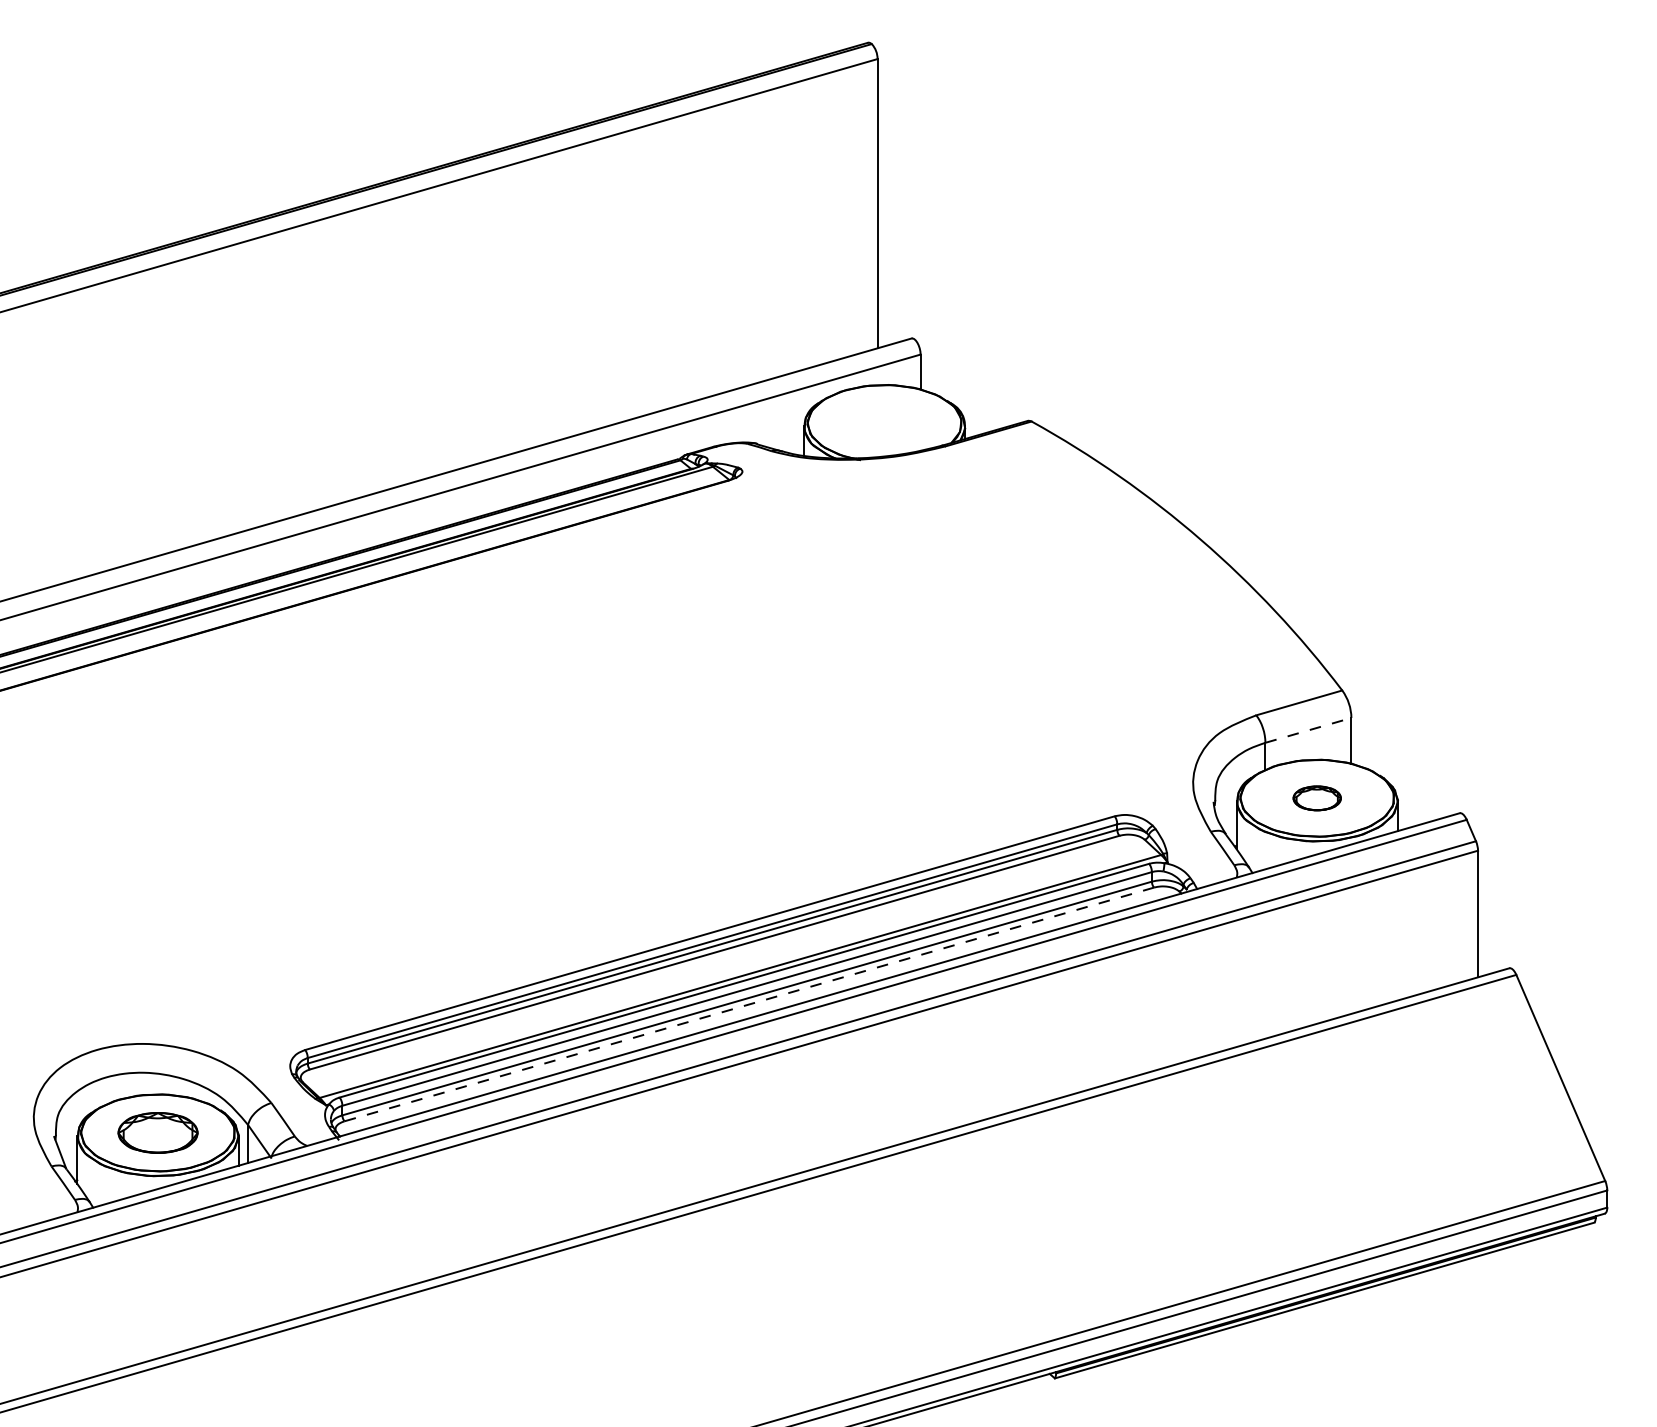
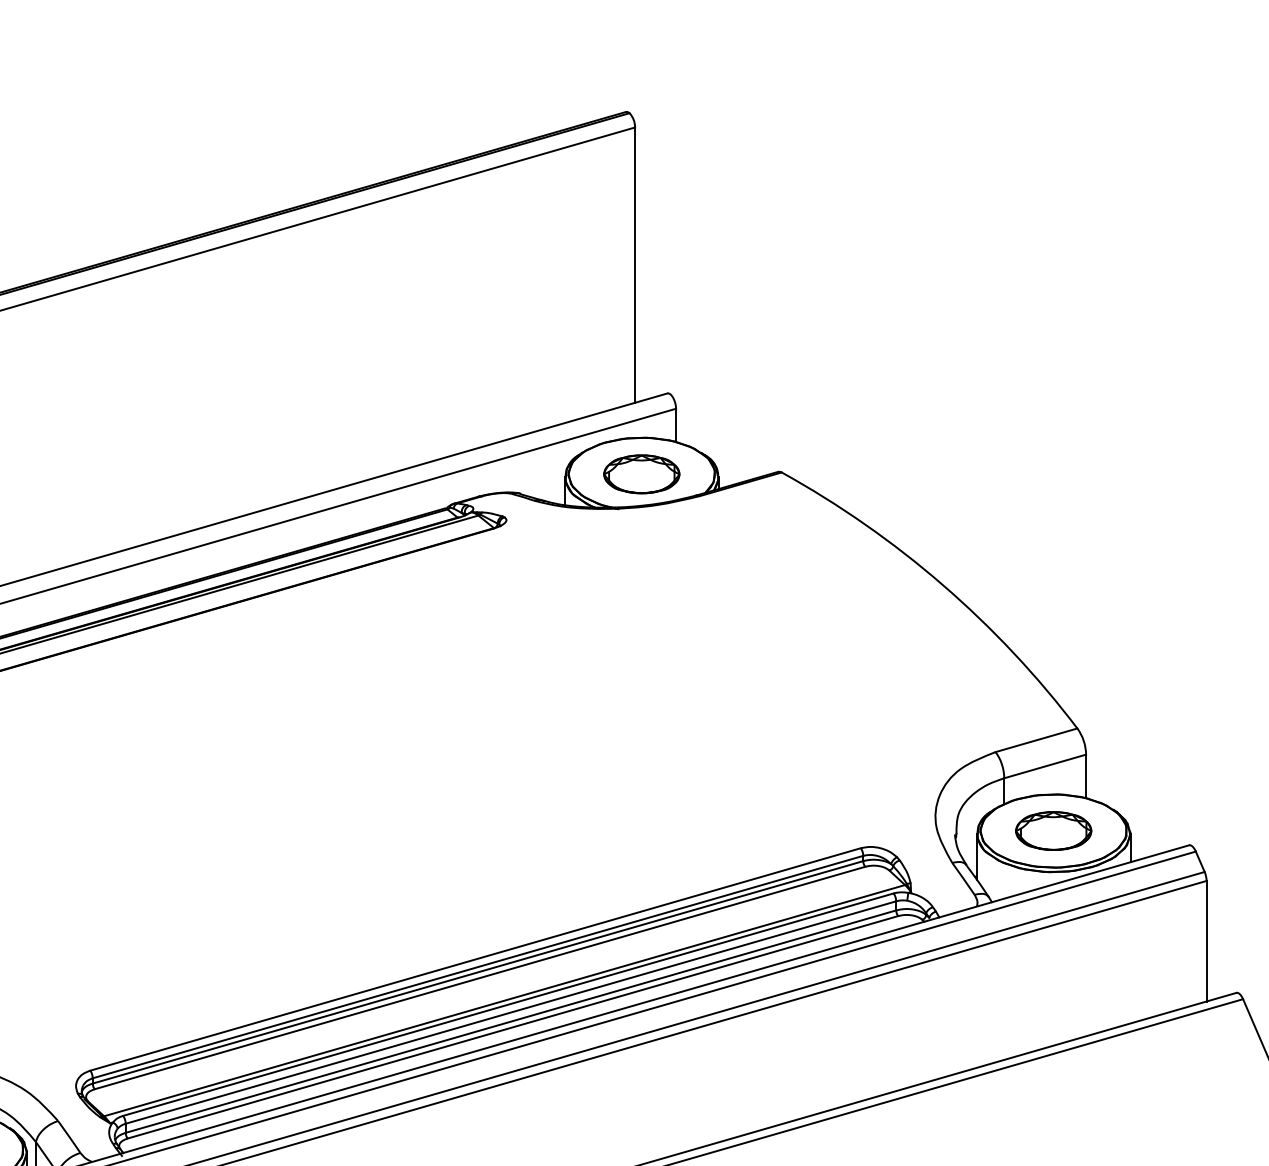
part: (884, 423) -> (641, 474), added
line: (1308, 730) -> (1045, 766), dashed -> solid
part: (1316, 798) -> (1052, 831), size x1.67
line: (748, 1004) -> (512, 1027), dashed -> solid

